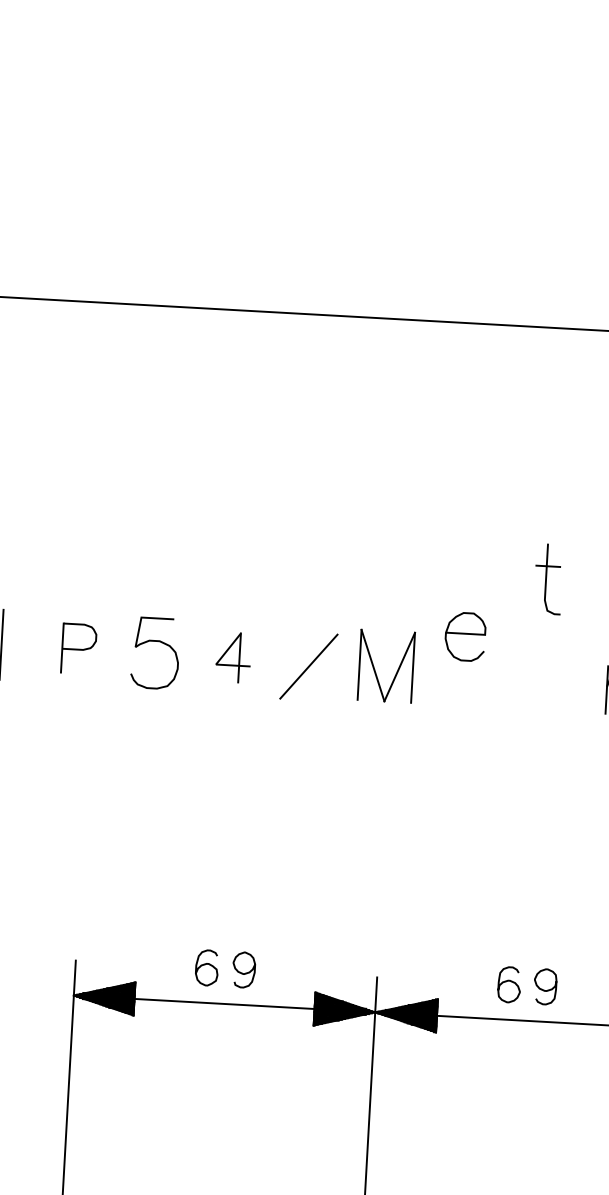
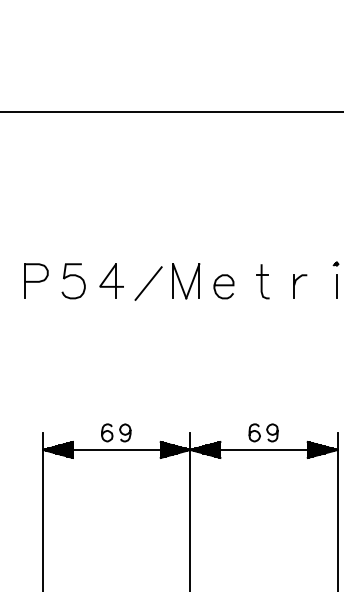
part: (547, 579) -> (262, 281), moved
curve: (464, 636) -> (223, 286), moved
part: (79, 647) -> (36, 280), size x1.43
part: (233, 656) -> (111, 280), size x1.43

